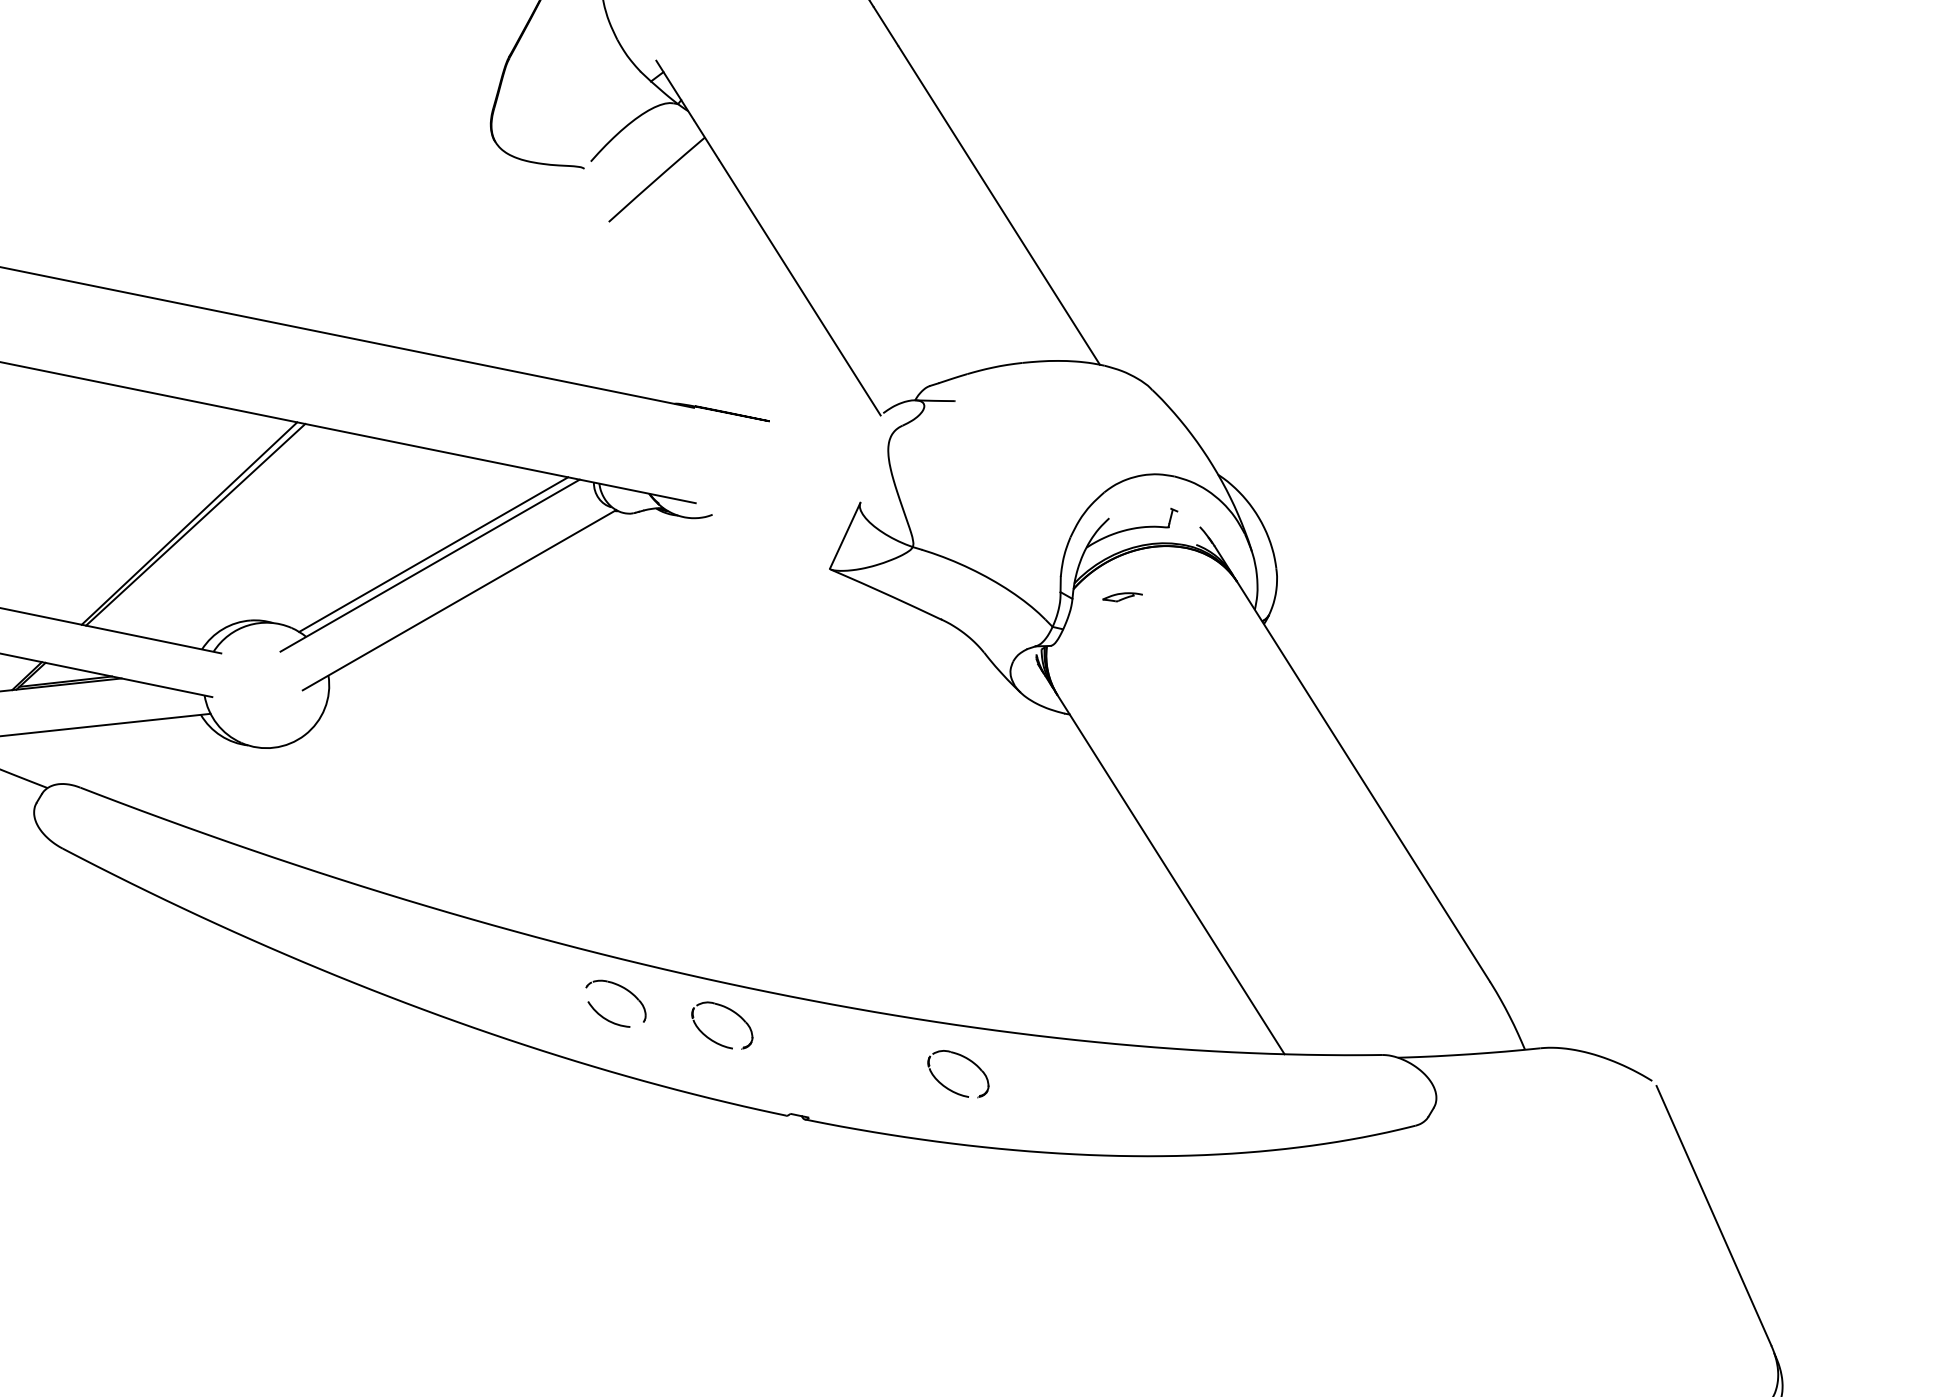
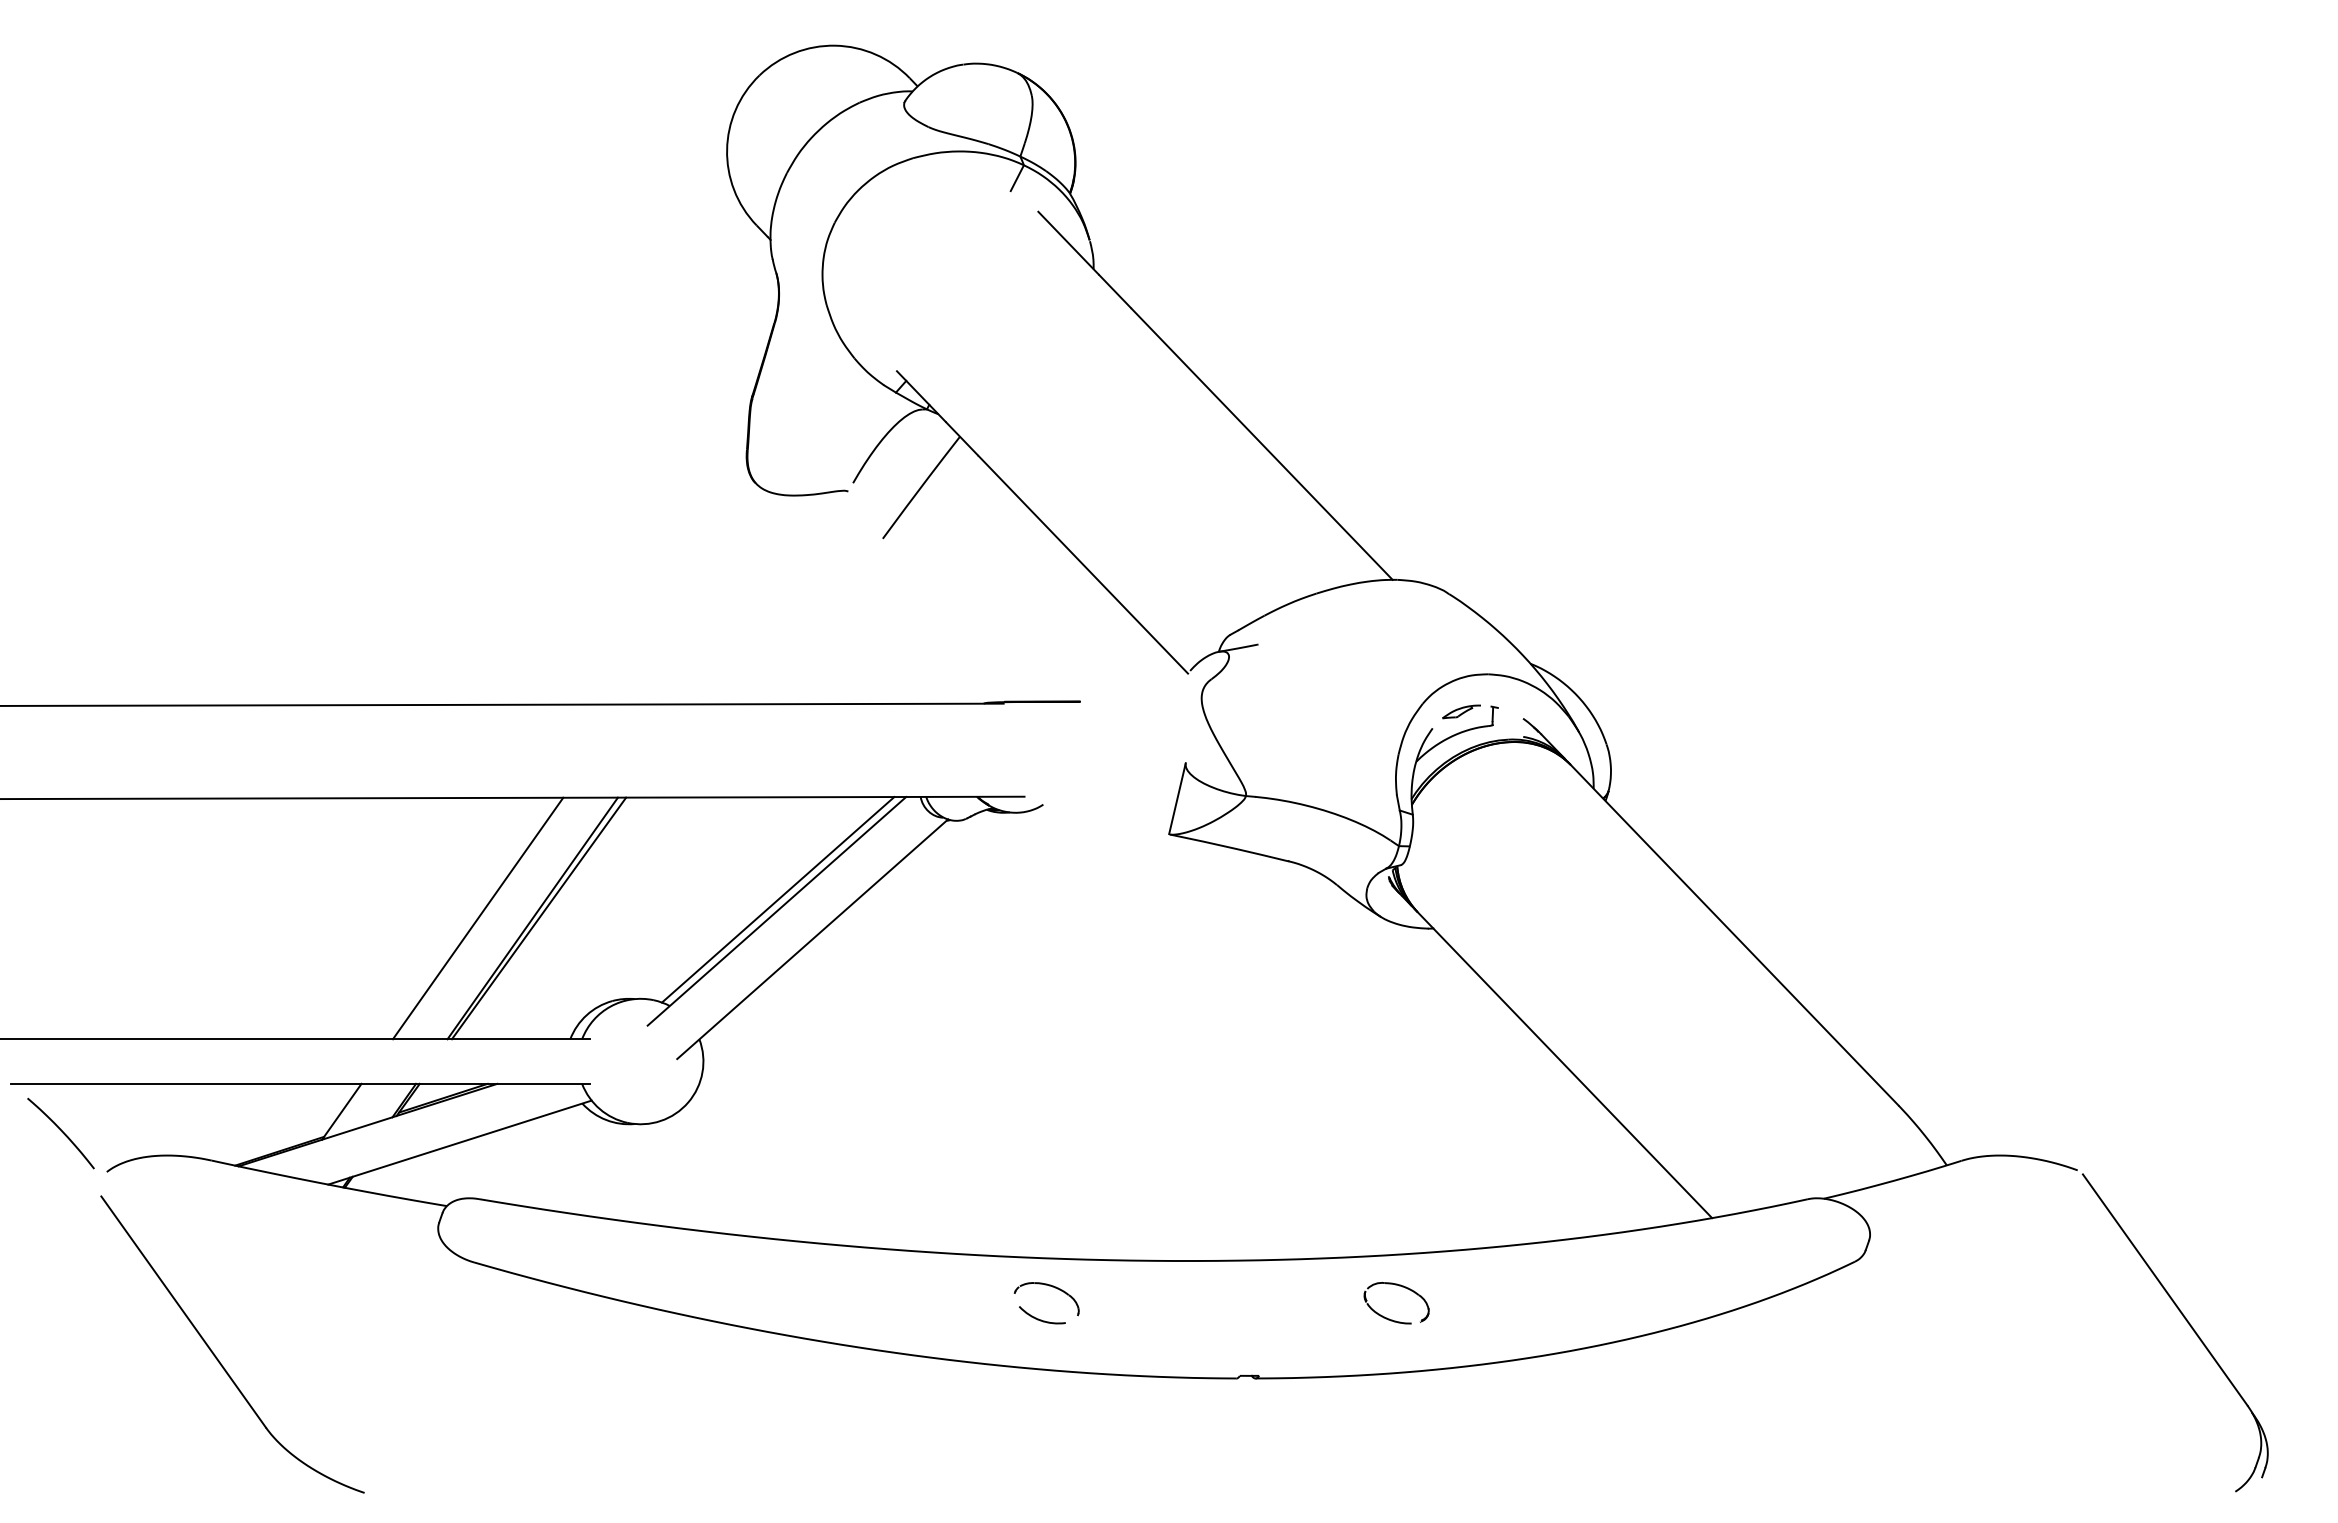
line: (135, 512) -> (477, 918), added
part: (1122, 596) -> (1461, 711), moved
part: (715, 1040) -> (1151, 1319), removed

